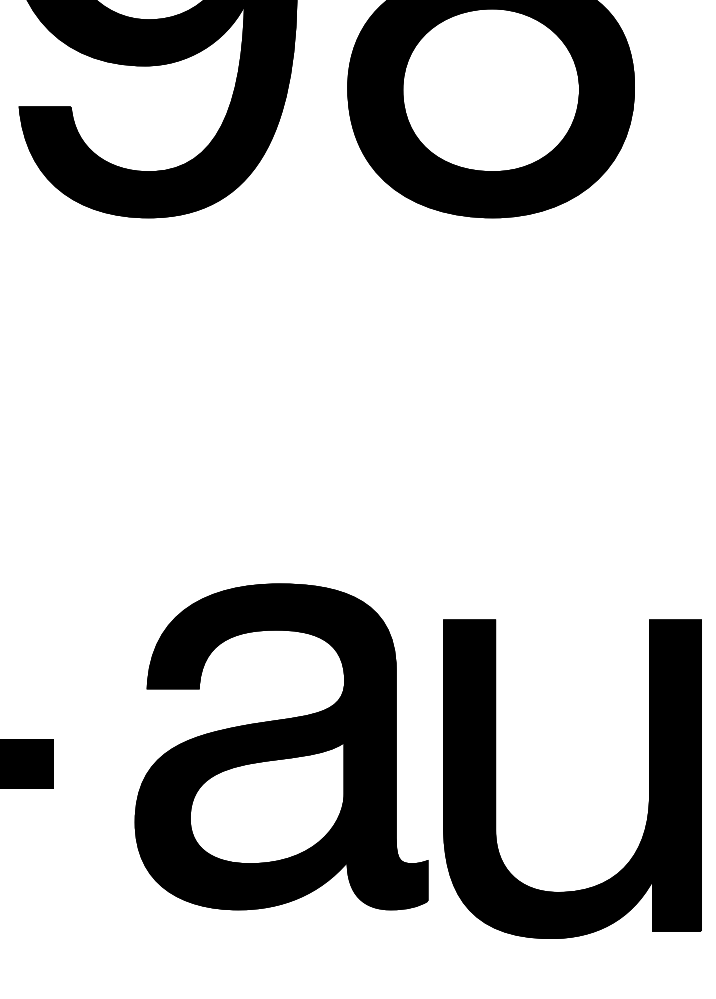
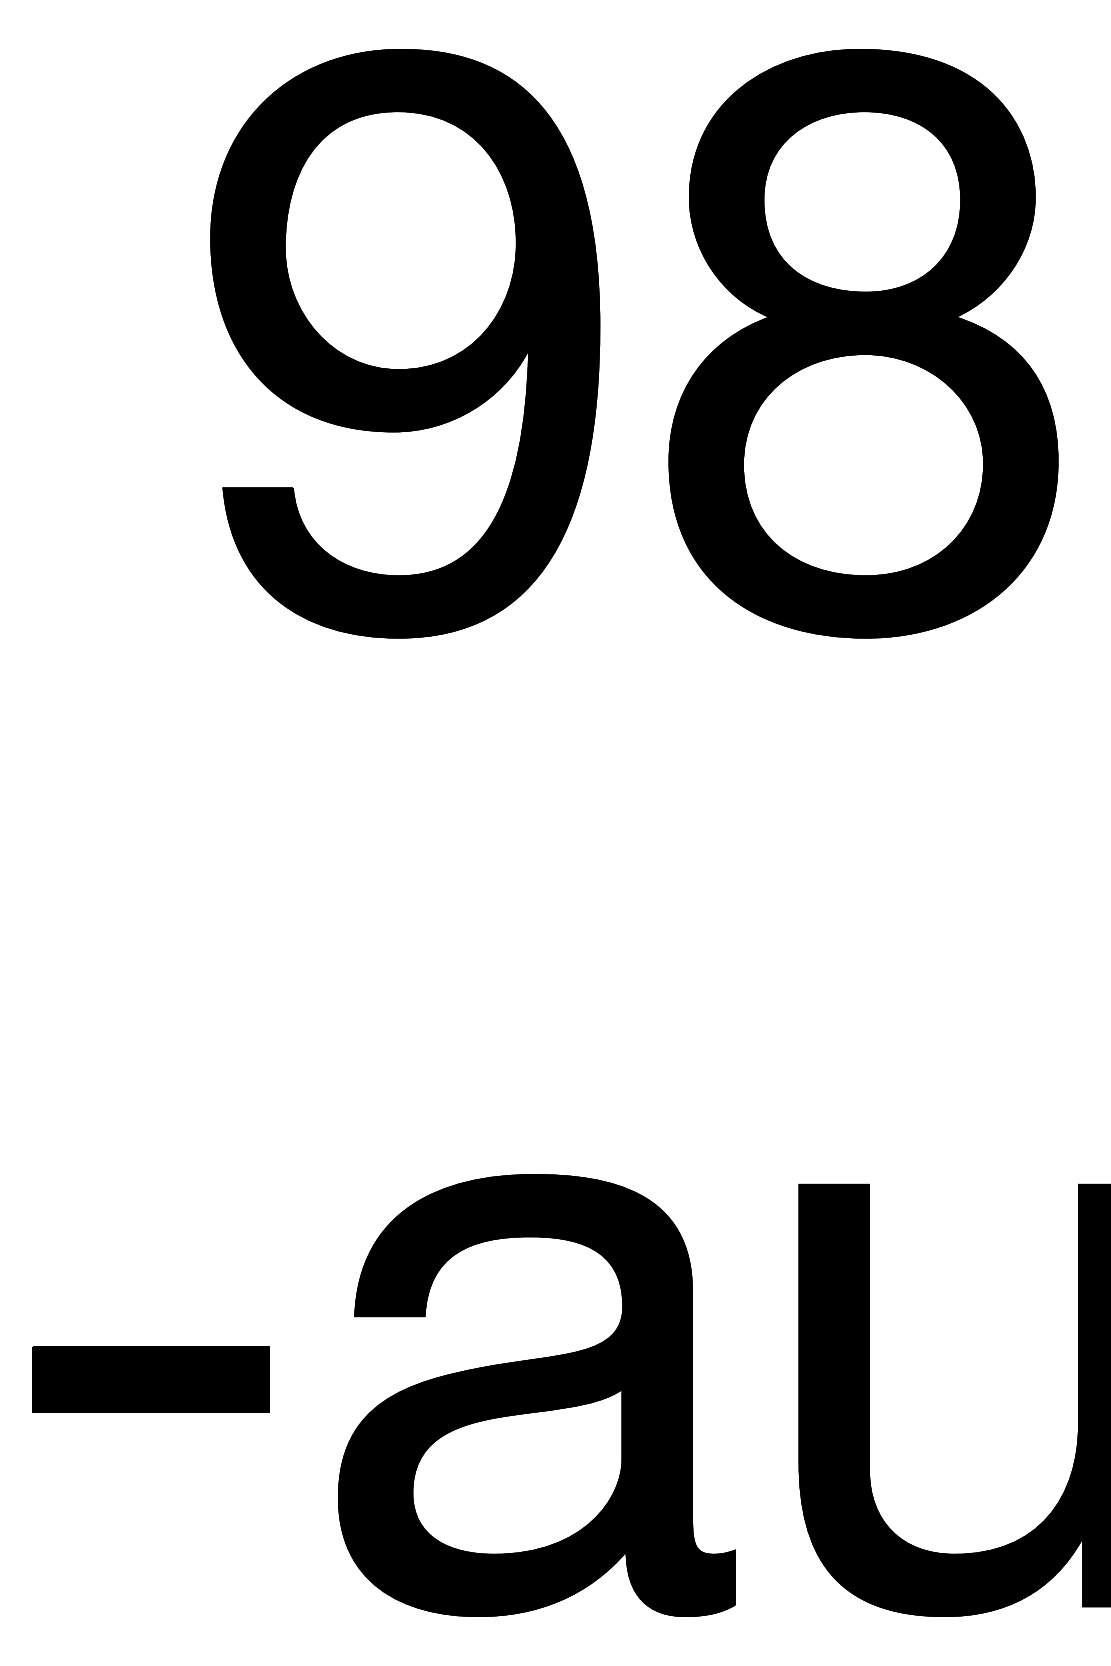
part: (281, 746) -> (536, 1395), moved

